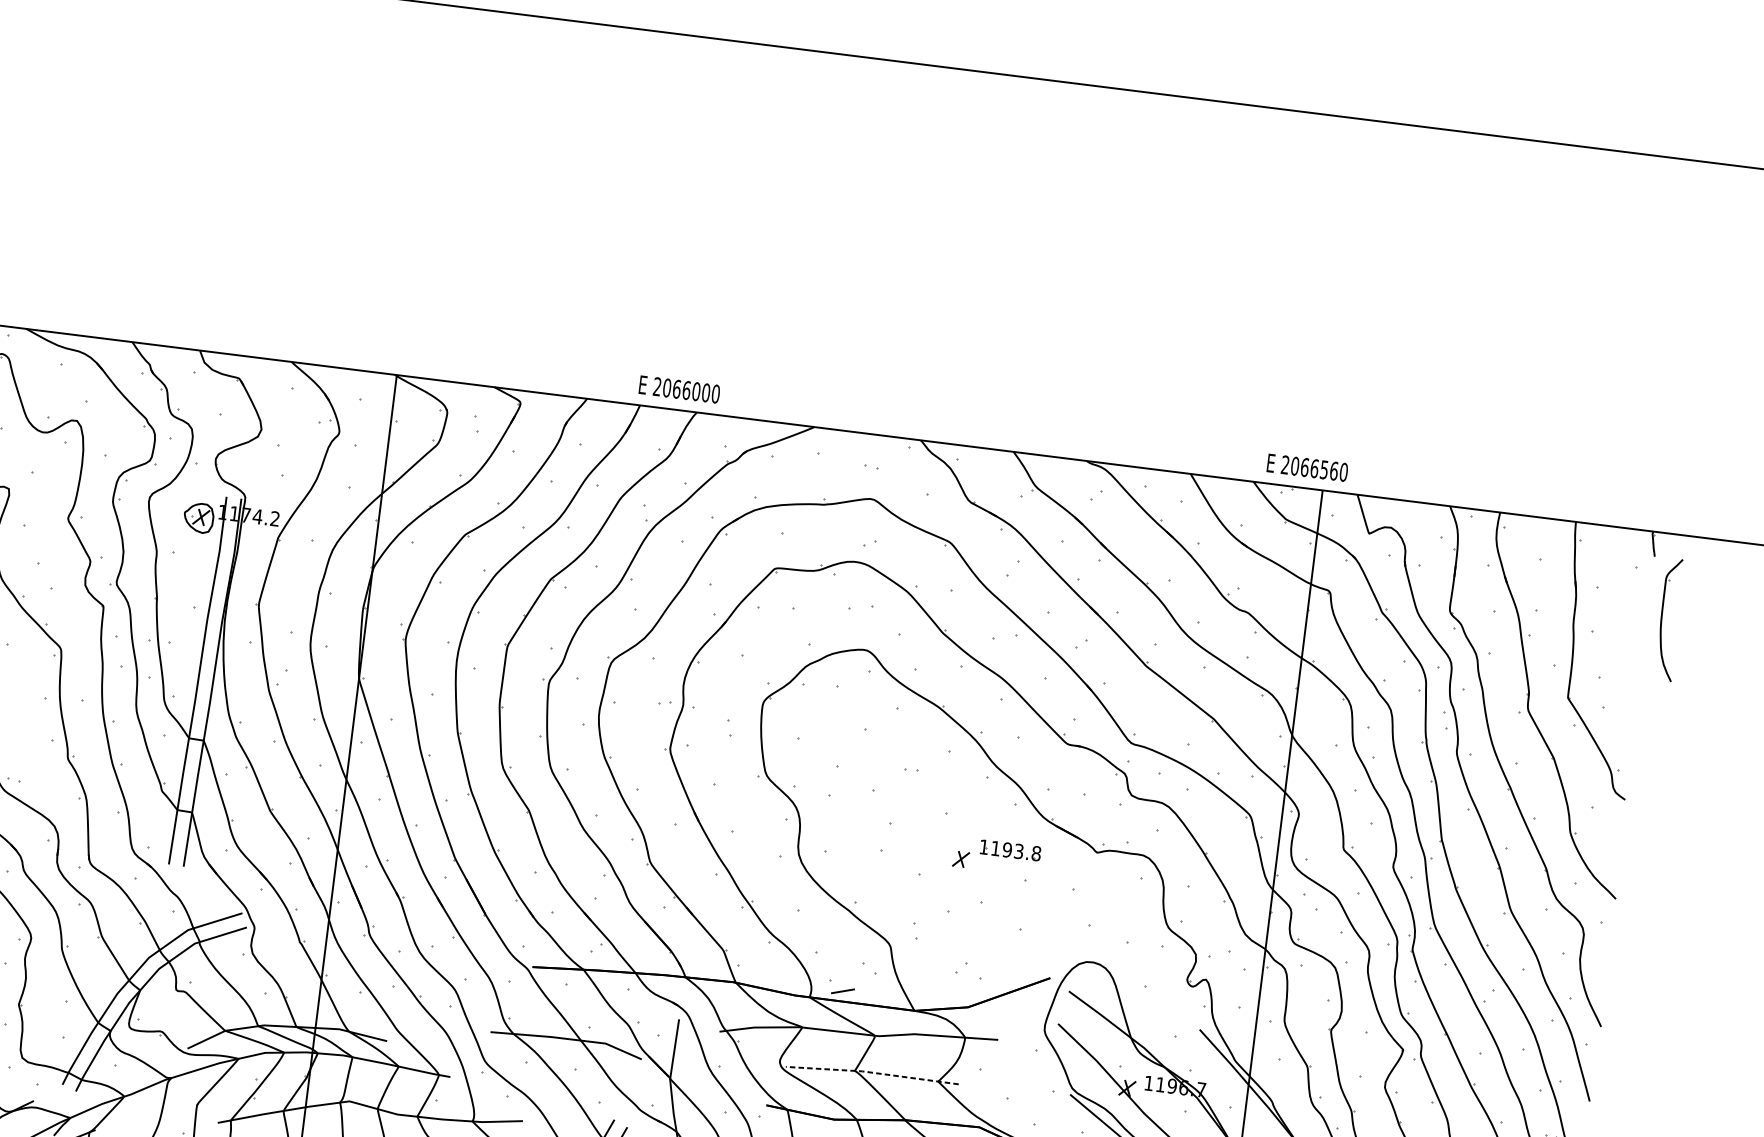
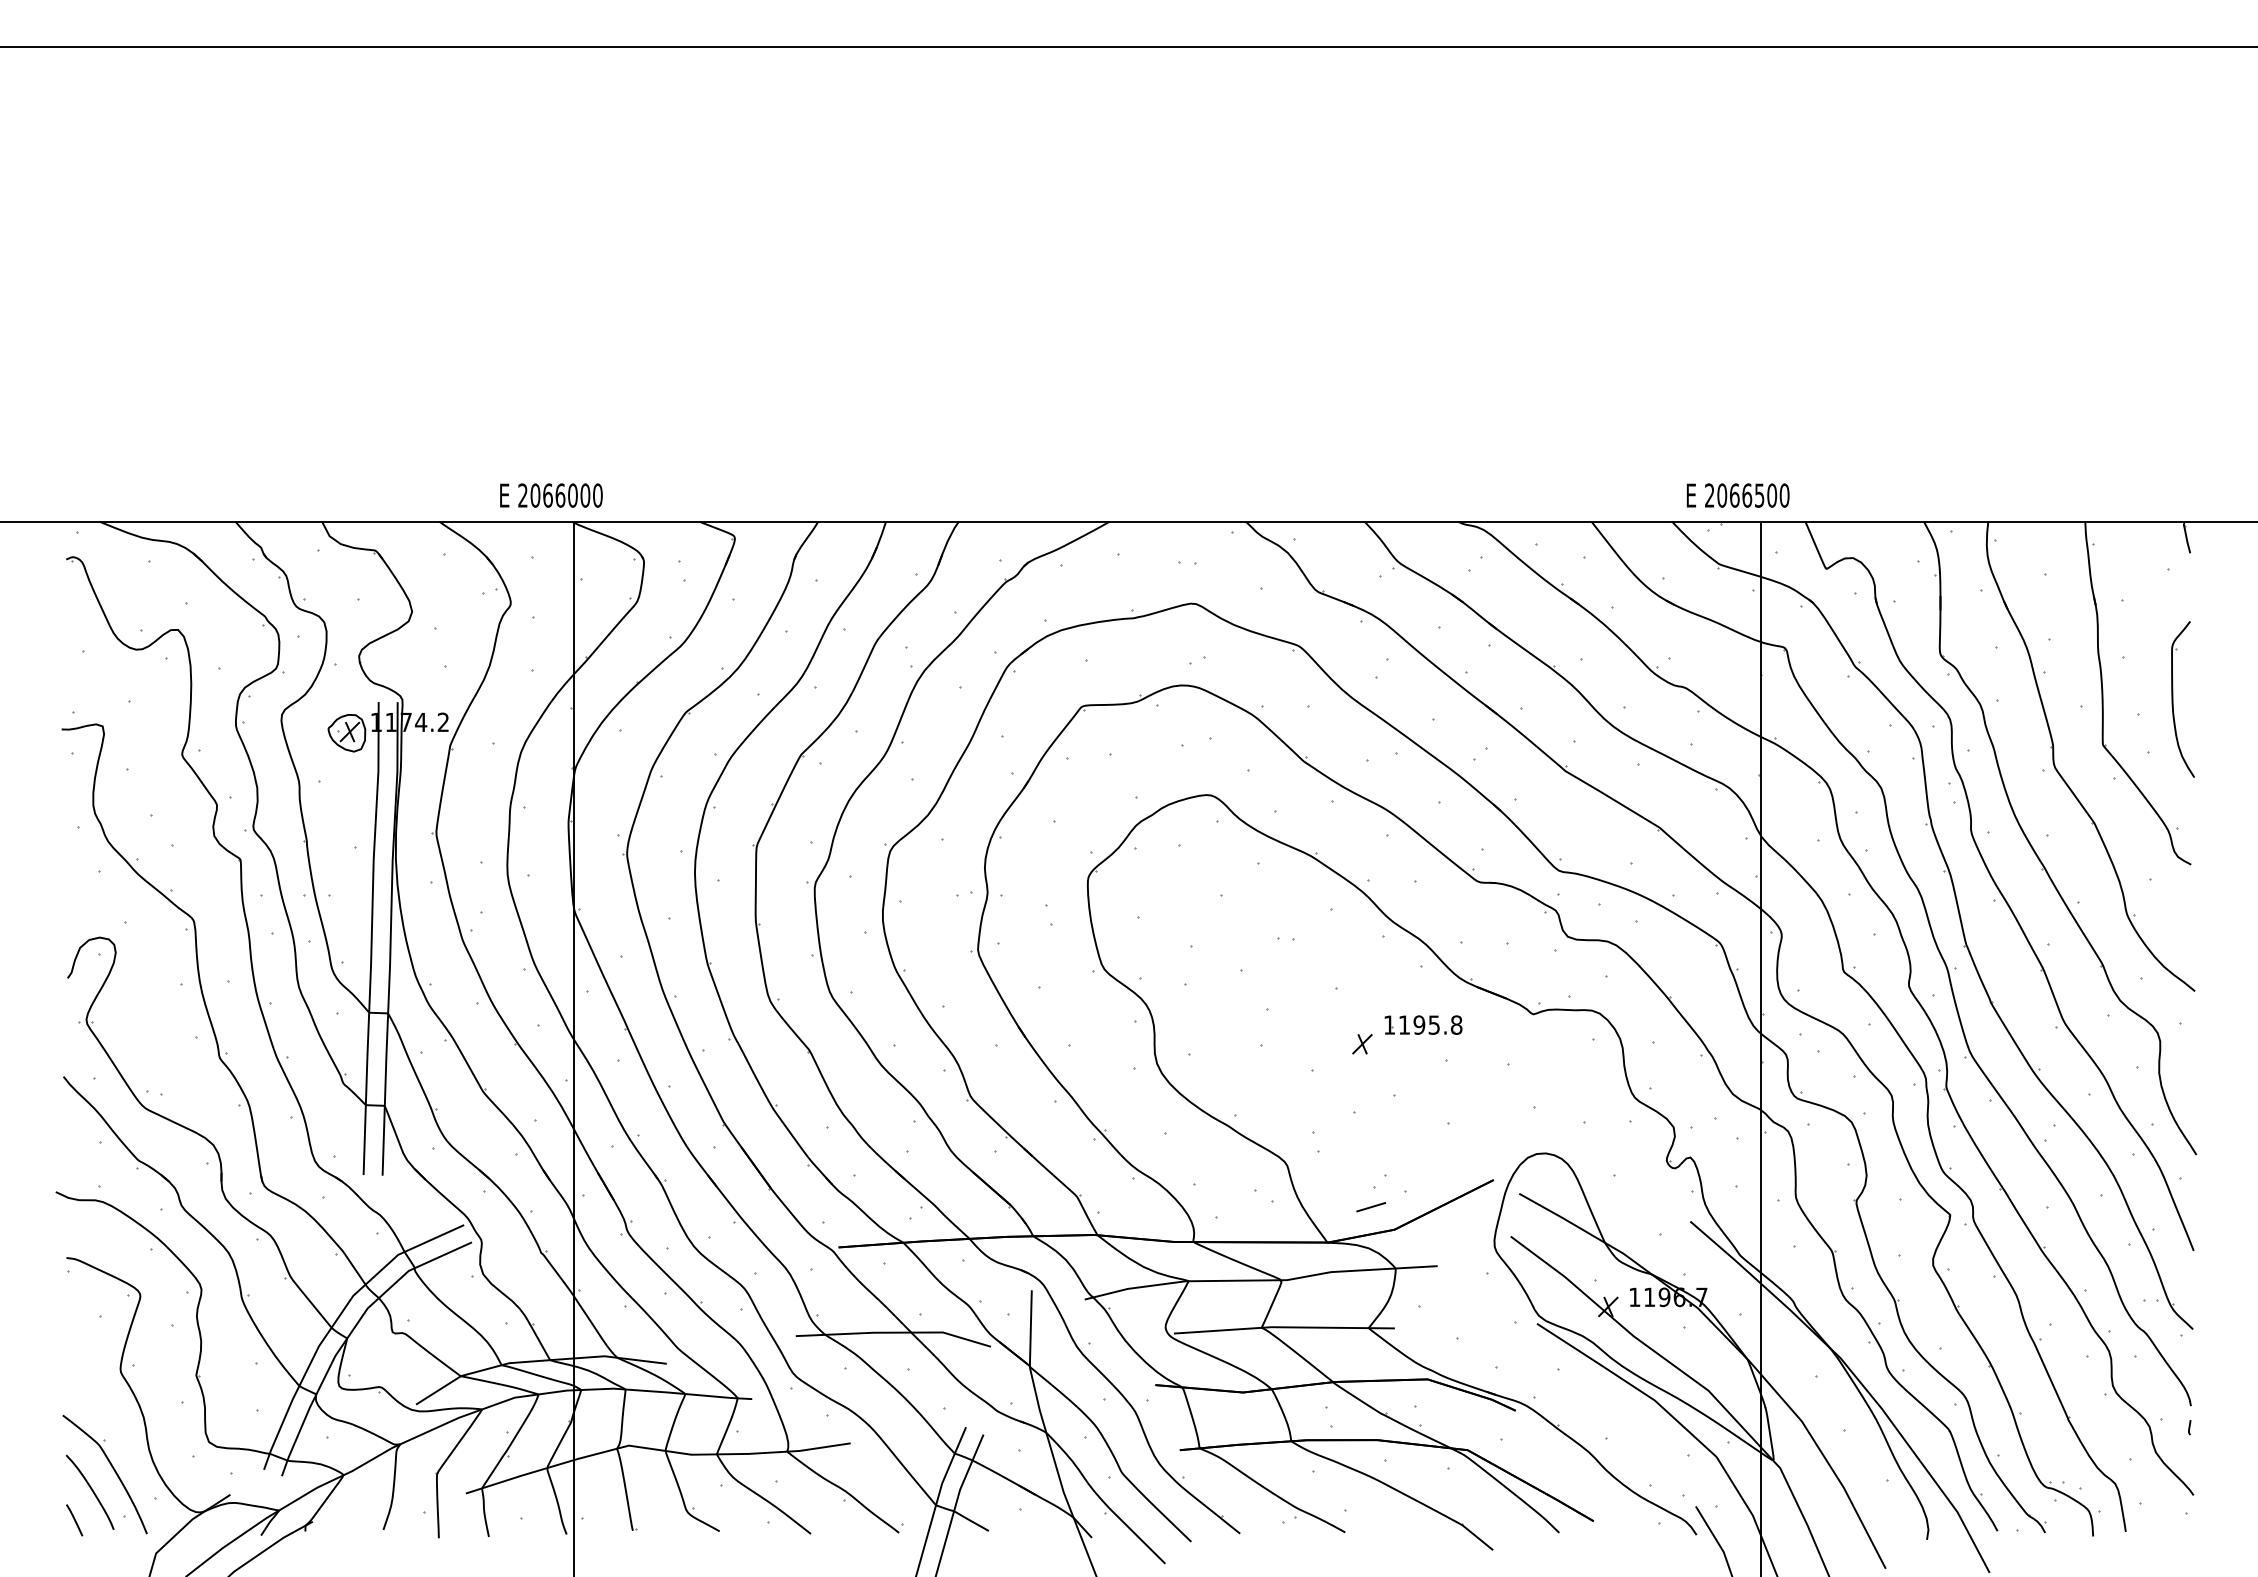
text: (679, 389) -> (551, 495), moved
text: (1334, 471) -> (1772, 495), 2066560 -> 2066500
part: (1662, 618) -> (2173, 699), moved
text: (1019, 851) -> (1434, 1024), 1193.8 -> 1195.8
line: (843, 991) -> (1371, 1207), moved
line: (871, 1072) -> (1283, 1327), dashed -> solid

